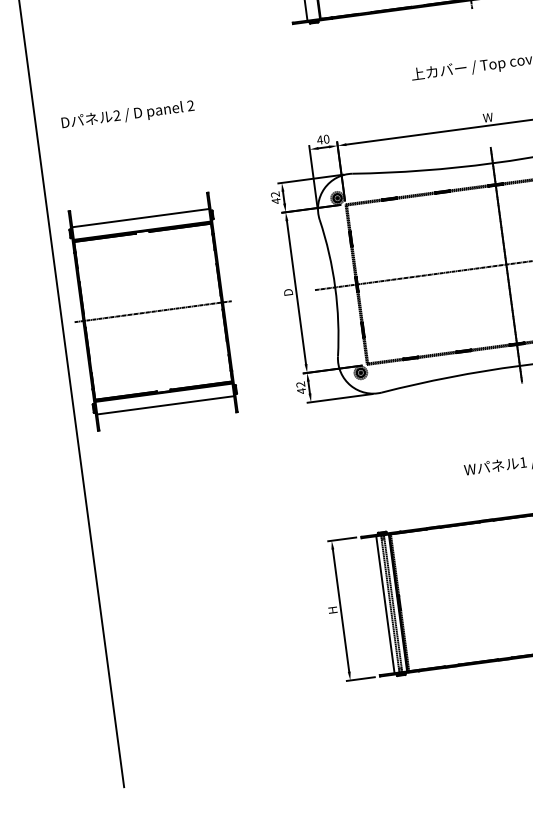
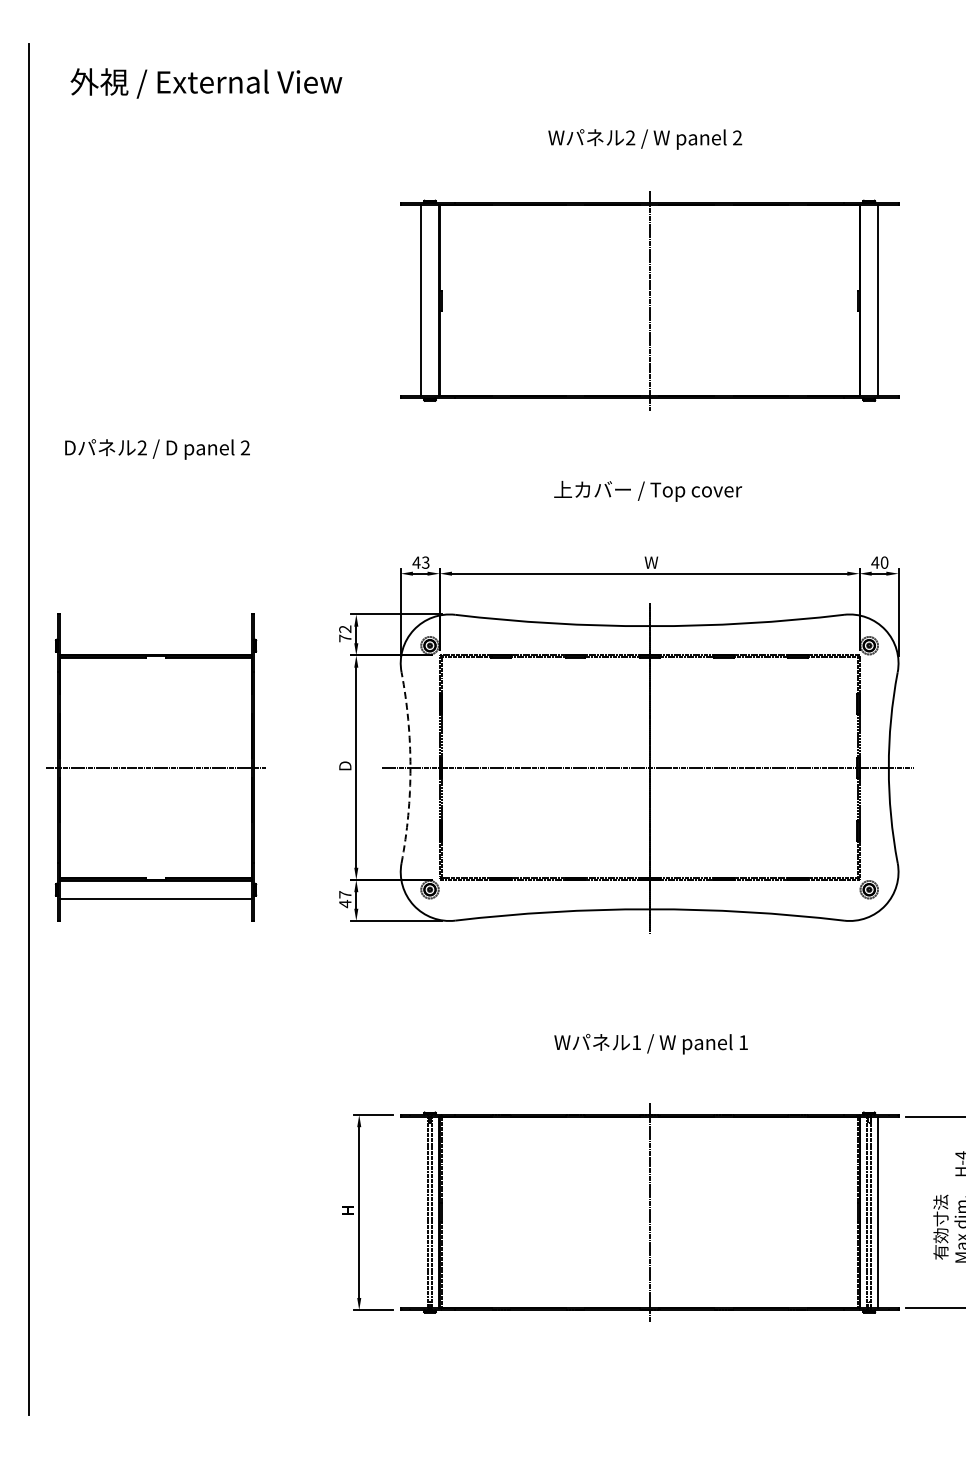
text: (128, 115) -> (157, 449), moved
text: (326, 139) -> (425, 562), 40 -> 43
text: (276, 201) -> (345, 638), 42 -> 72
line: (140, 217) -> (155, 636), removed
arc: (335, 287) -> (410, 767), solid -> dashed
text: (300, 384) -> (345, 894), 42 -> 47
line: (385, 604) -> (421, 1212), removed

